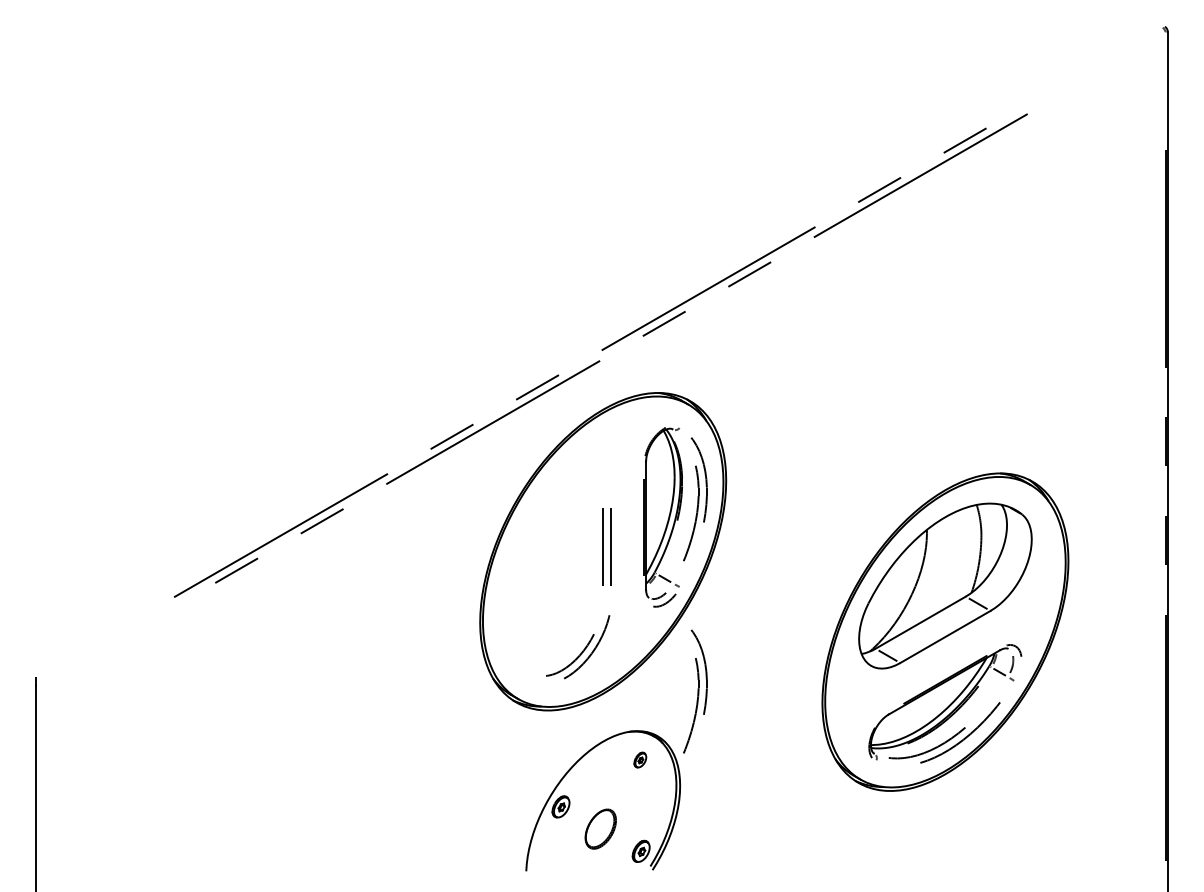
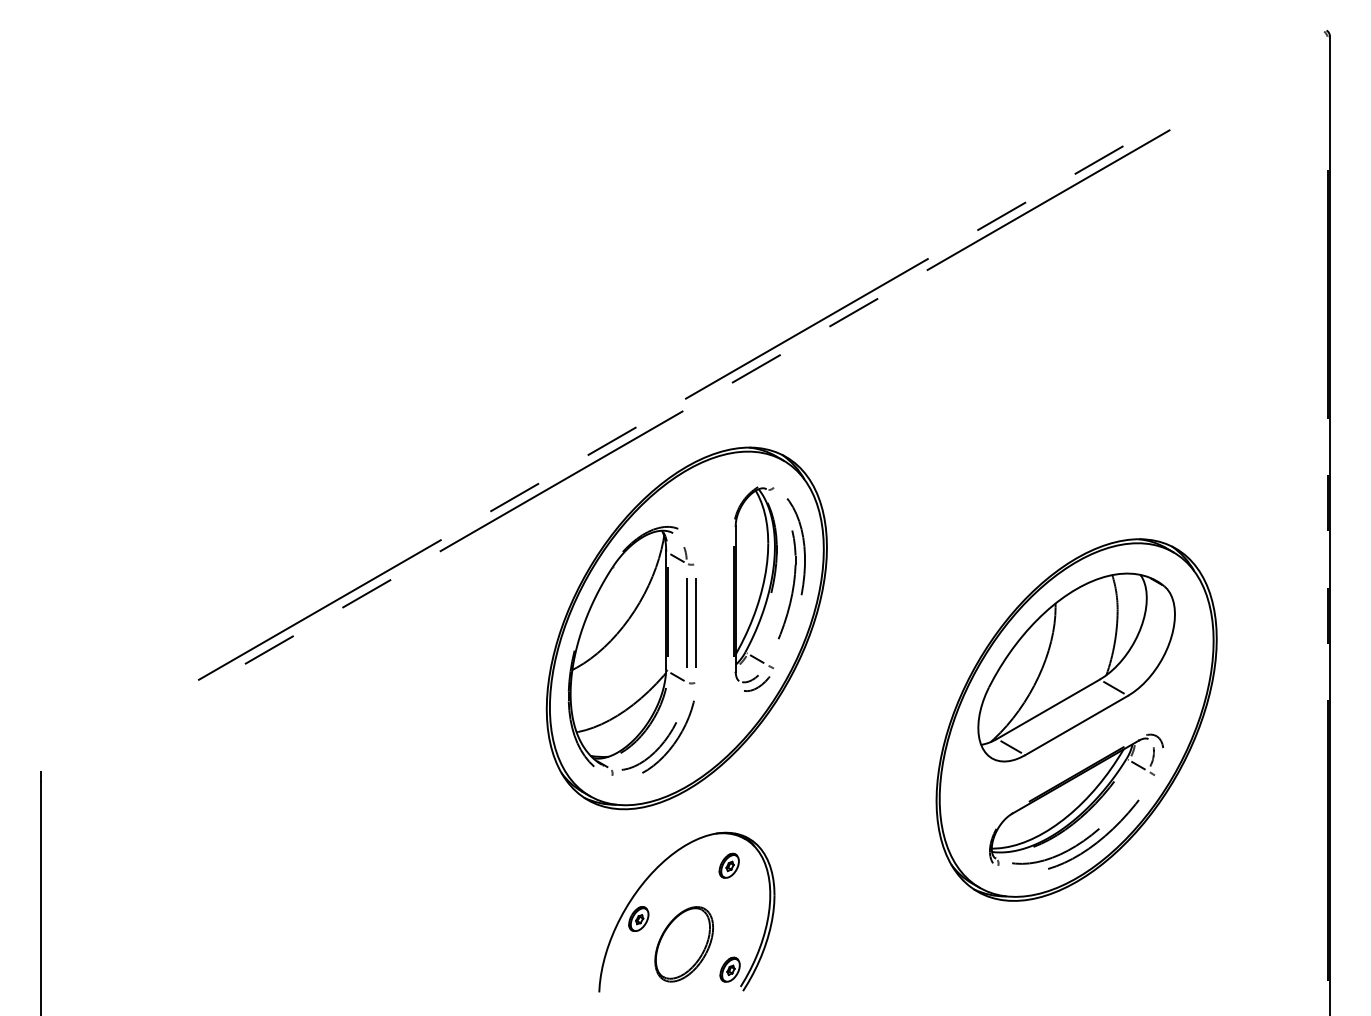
part: (554, 571) -> (631, 650), added
part: (695, 691) -> (791, 787), removed
part: (639, 759) -> (728, 865), size x1.43
part: (600, 829) -> (683, 944), size x1.67

